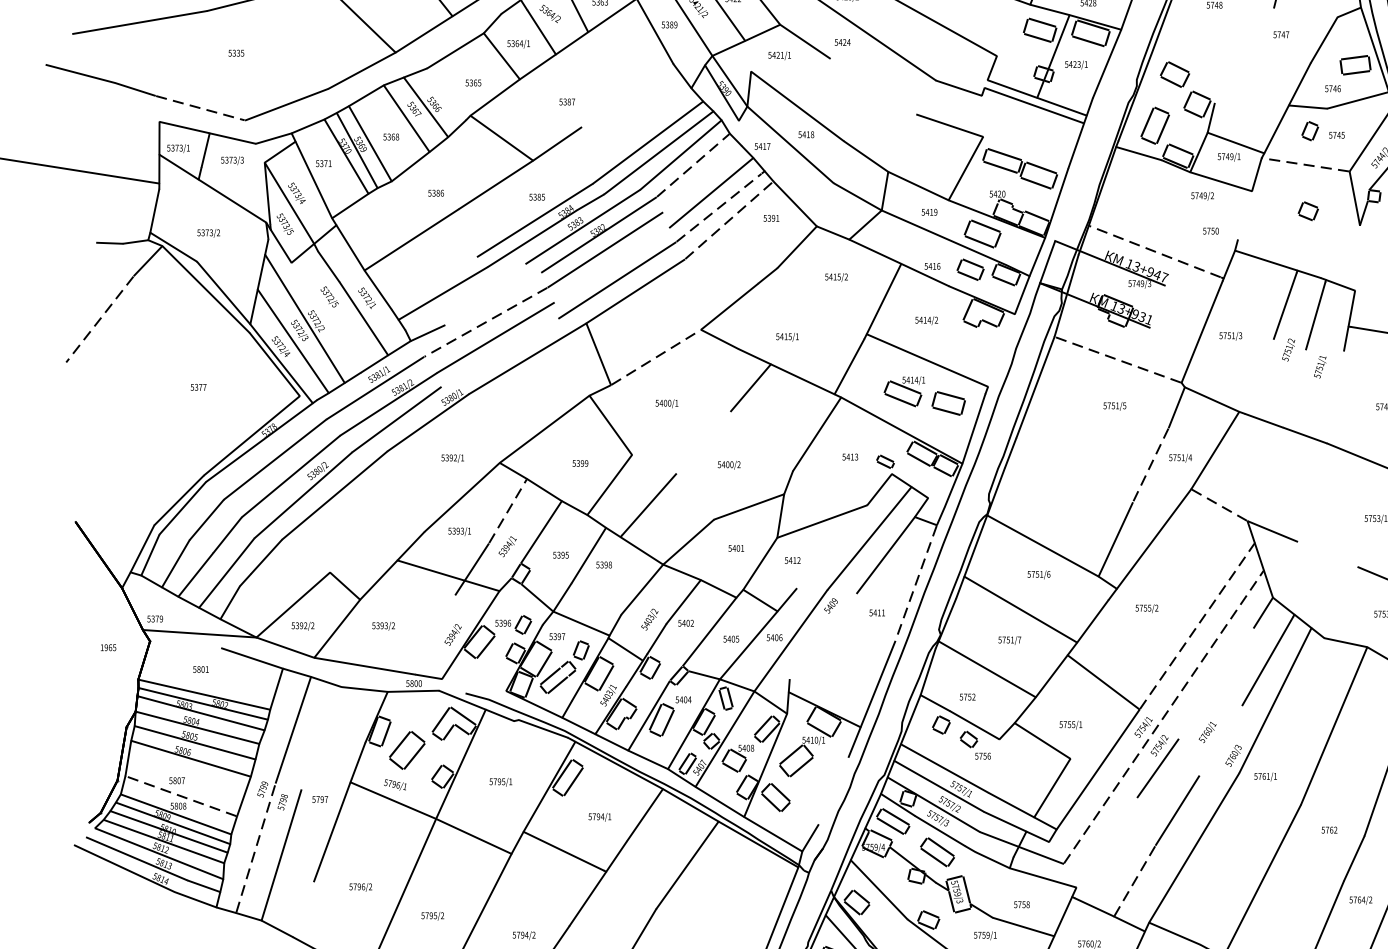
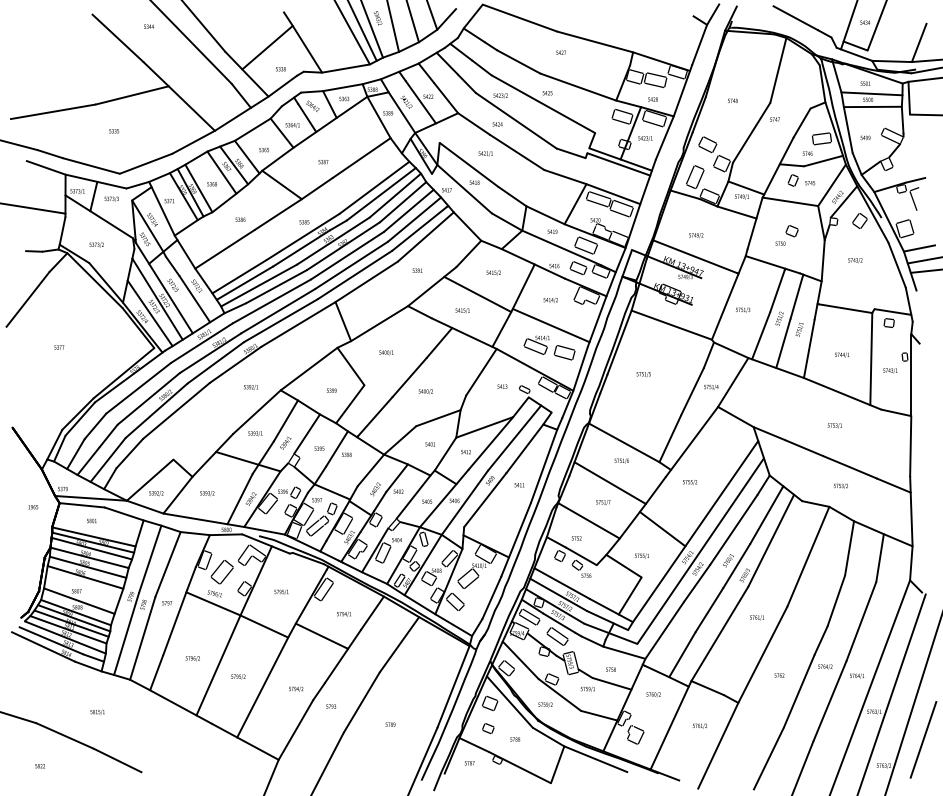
text: (779, 55) -> (485, 153), moved
line: (1244, 55) -> (751, 132), added
line: (872, 85) -> (516, 151), added
line: (447, 94) -> (247, 157), added
line: (627, 94) -> (361, 157), added
line: (200, 108) -> (91, 166), dashed -> solid
line: (127, 110) -> (45, 167), added
line: (1024, 151) -> (612, 193), added
line: (693, 164) -> (403, 201), dashed -> solid
line: (1305, 164) -> (790, 201), dashed -> solid
line: (701, 178) -> (408, 210), added
text: (1203, 195) -> (696, 235), moved
line: (719, 207) -> (419, 228), dashed -> solid
line: (1244, 214) -> (751, 233), added
text: (771, 218) -> (417, 270), moved
line: (728, 221) -> (425, 237), dashed -> solid
text: (1210, 230) -> (780, 243), moved
line: (1155, 251) -> (695, 256), dashed -> solid
line: (1356, 257) -> (822, 260), added
line: (611, 263) -> (351, 264), added
line: (434, 282) -> (239, 276), added
line: (464, 297) -> (258, 285), added
line: (493, 298) -> (276, 286), added
line: (810, 311) -> (477, 294), added
line: (325, 317) -> (170, 298), added
line: (99, 320) -> (27, 300), dashed -> solid
line: (485, 322) -> (271, 301), dashed -> solid
line: (1000, 349) -> (597, 318), added
line: (499, 352) -> (280, 320), added
line: (655, 357) -> (379, 323), dashed -> solid
line: (1117, 358) -> (671, 324), dashed -> solid
line: (1259, 376) -> (761, 335), added
text: (198, 387) -> (59, 347), moved
line: (1294, 388) -> (783, 343), added
line: (1335, 396) -> (809, 348), added
text: (1114, 406) -> (643, 374), moved
line: (703, 442) -> (409, 377), added
line: (1150, 464) -> (692, 391), dashed -> solid
line: (1218, 505) -> (735, 417), dashed -> solid
line: (508, 510) -> (286, 420), dashed -> solid
line: (831, 547) -> (490, 443), added
line: (1326, 553) -> (803, 447), added
line: (915, 583) -> (543, 466), dashed -> solid
line: (1196, 626) -> (721, 493), dashed -> solid
line: (434, 633) -> (239, 498), added
line: (823, 635) -> (485, 499), added
line: (186, 645) -> (82, 505), added
line: (1215, 682) -> (733, 529), added
line: (474, 684) -> (264, 530), added
line: (1163, 717) -> (700, 551), dashed -> solid
line: (320, 738) -> (167, 564), added
line: (1220, 739) -> (736, 565), added
text: (1266, 776) -> (757, 617), moved
line: (833, 790) -> (491, 597), added
line: (179, 795) -> (78, 600), dashed -> solid
text: (1329, 830) -> (779, 675), moved
line: (1106, 842) -> (664, 630), added
line: (255, 847) -> (126, 633), dashed -> solid
line: (1135, 880) -> (682, 654), dashed -> solid
line: (303, 909) -> (156, 672), added

